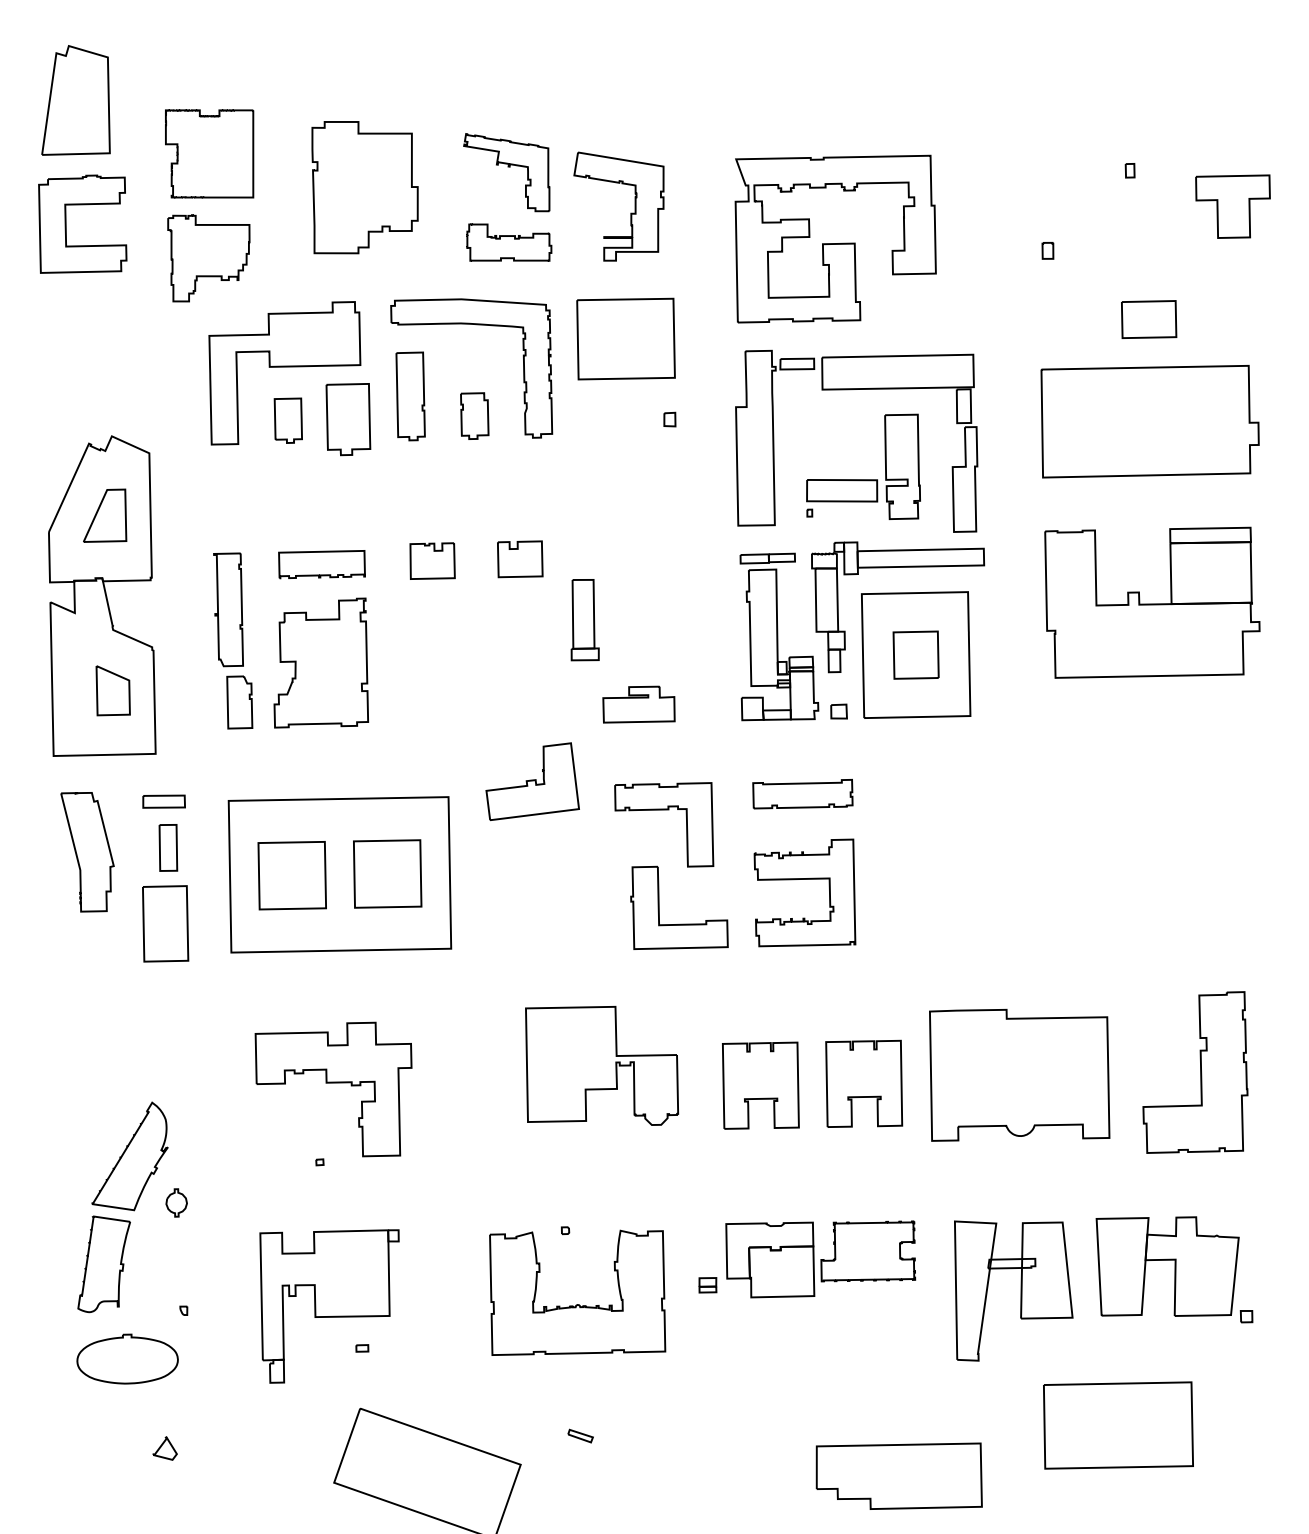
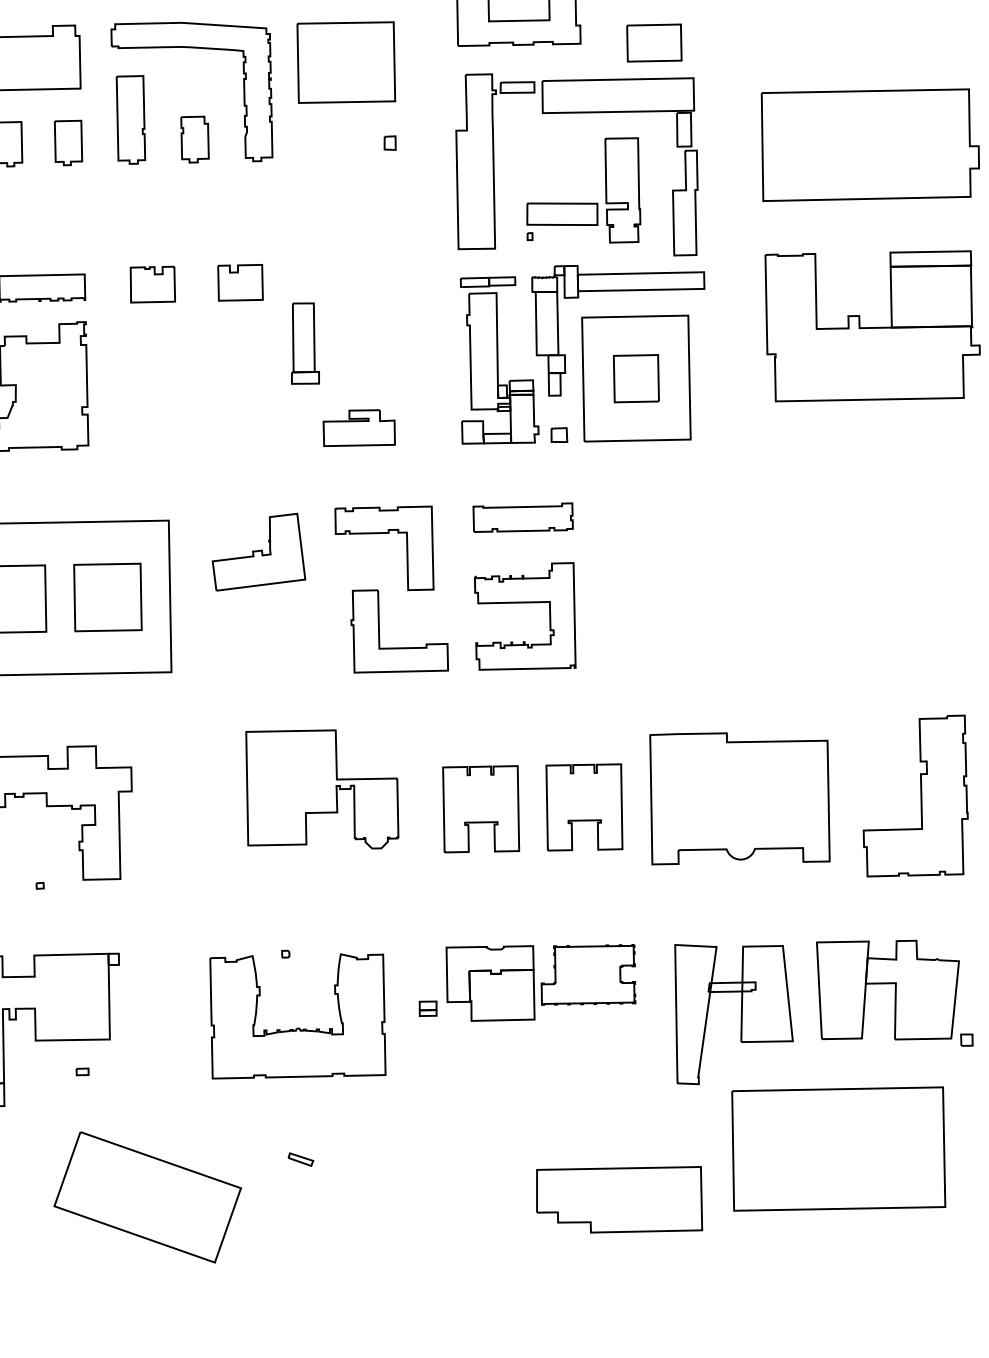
part: (1149, 319) -> (654, 43), moved
part: (347, 419) -> (67, 143), size x0.62
part: (532, 781) -> (258, 552), moved
part: (1118, 1425) -> (838, 1149), size x1.43

